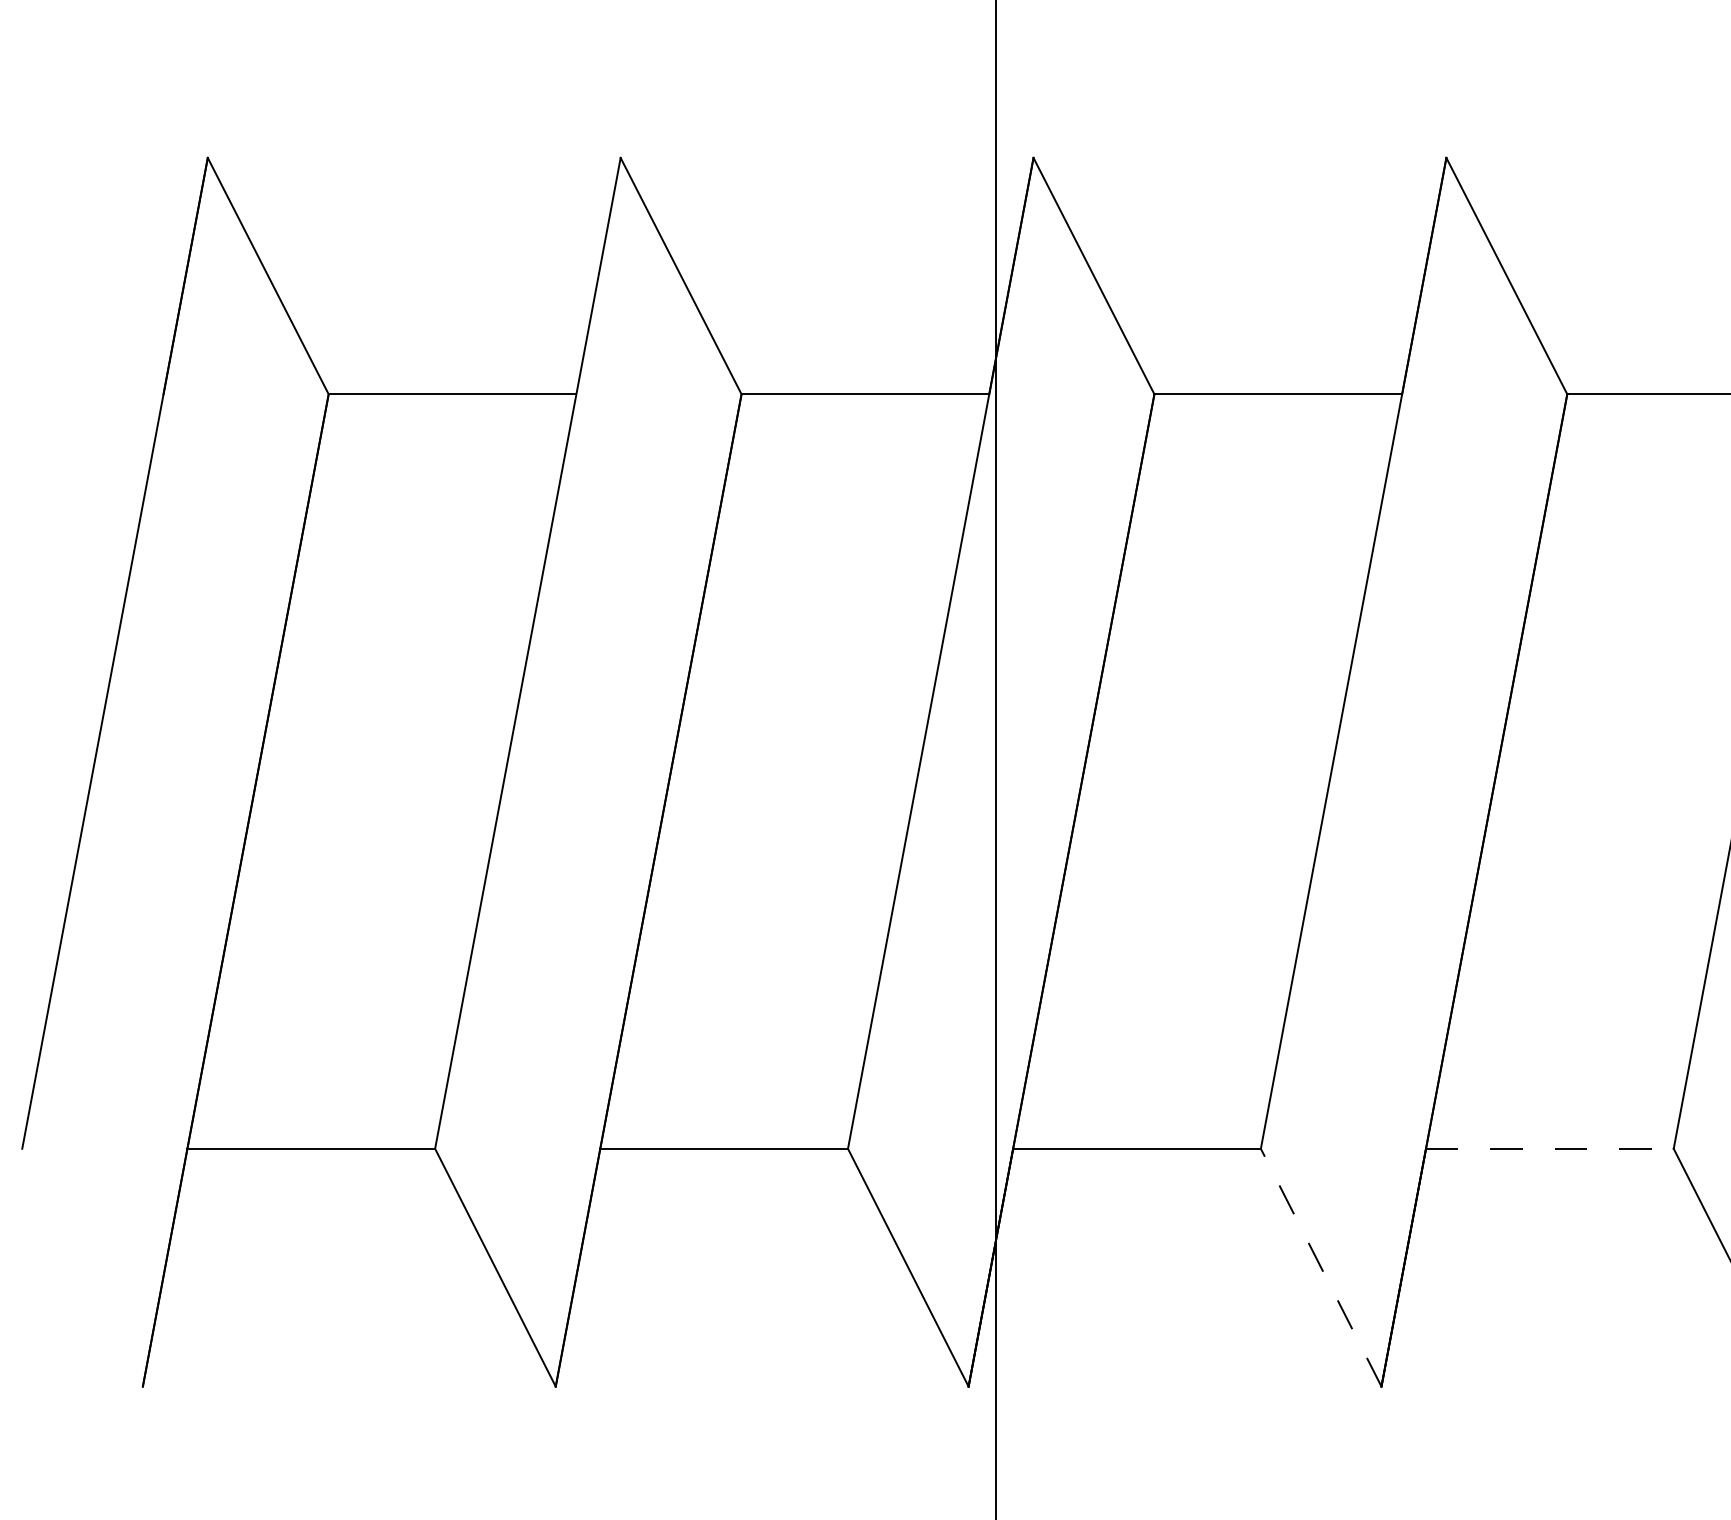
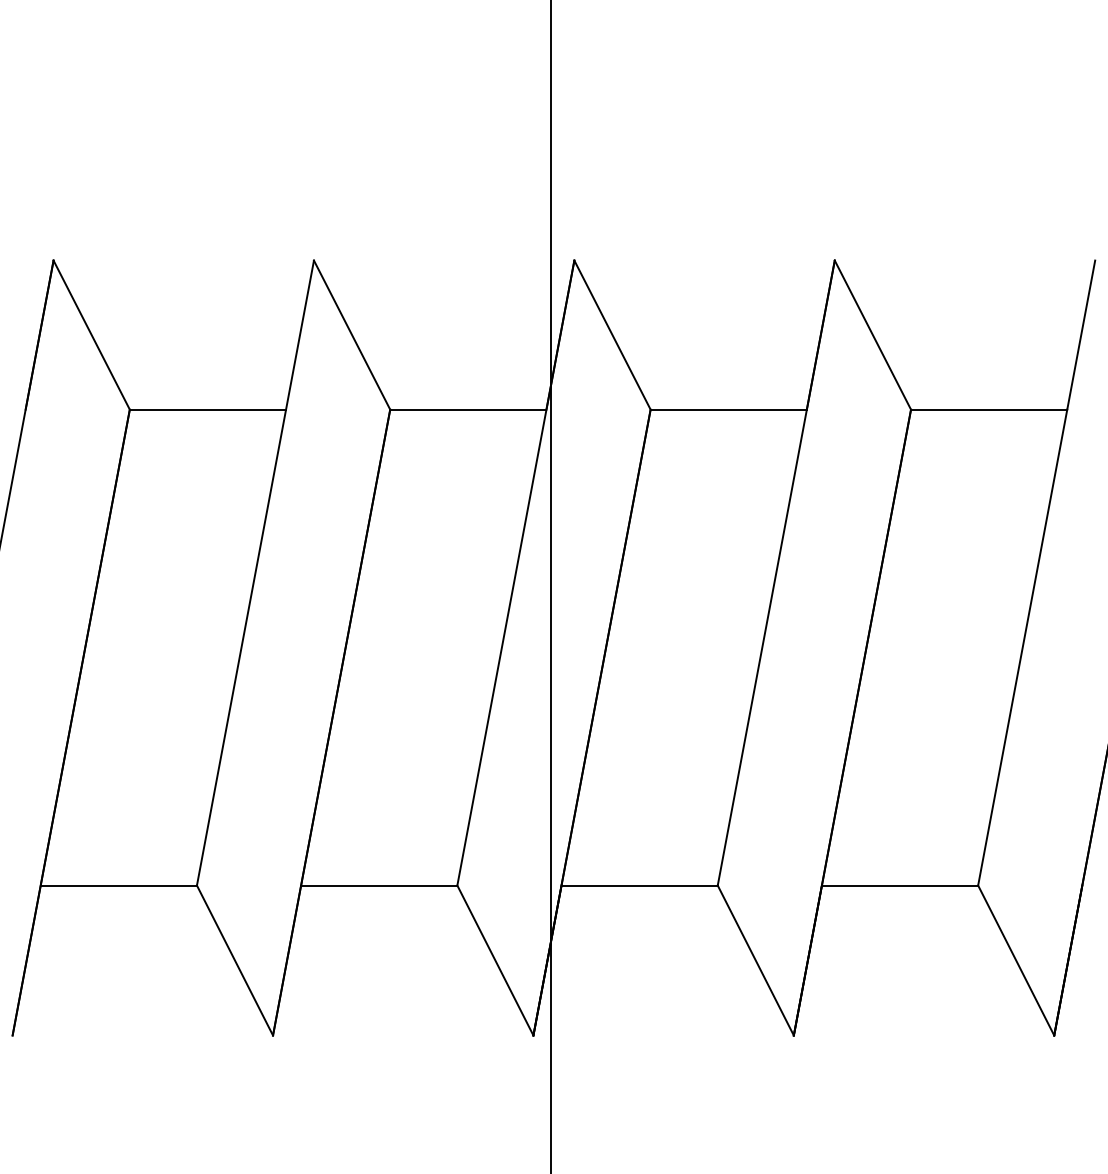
line: (1550, 1148) -> (900, 885), dashed -> solid
line: (1320, 1267) -> (755, 960), dashed -> solid

